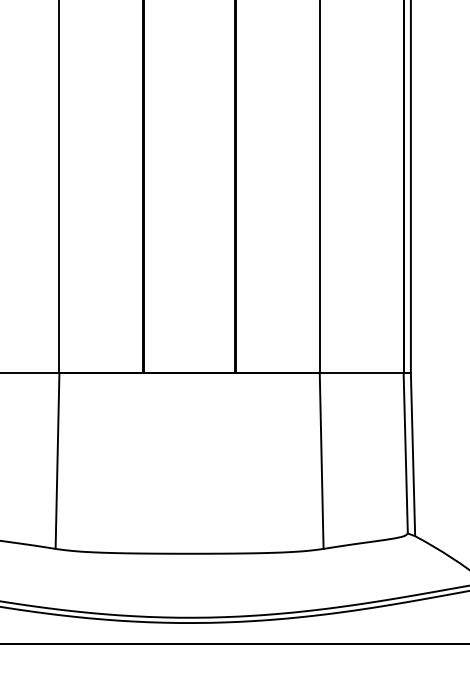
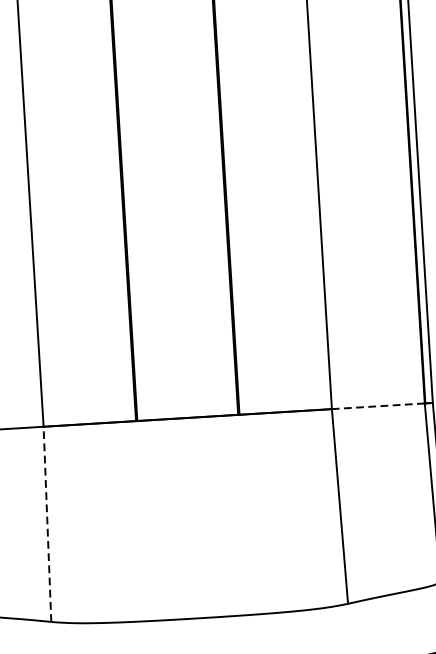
line: (361, 372) -> (378, 405), solid -> dashed
line: (57, 460) -> (47, 523), solid -> dashed

